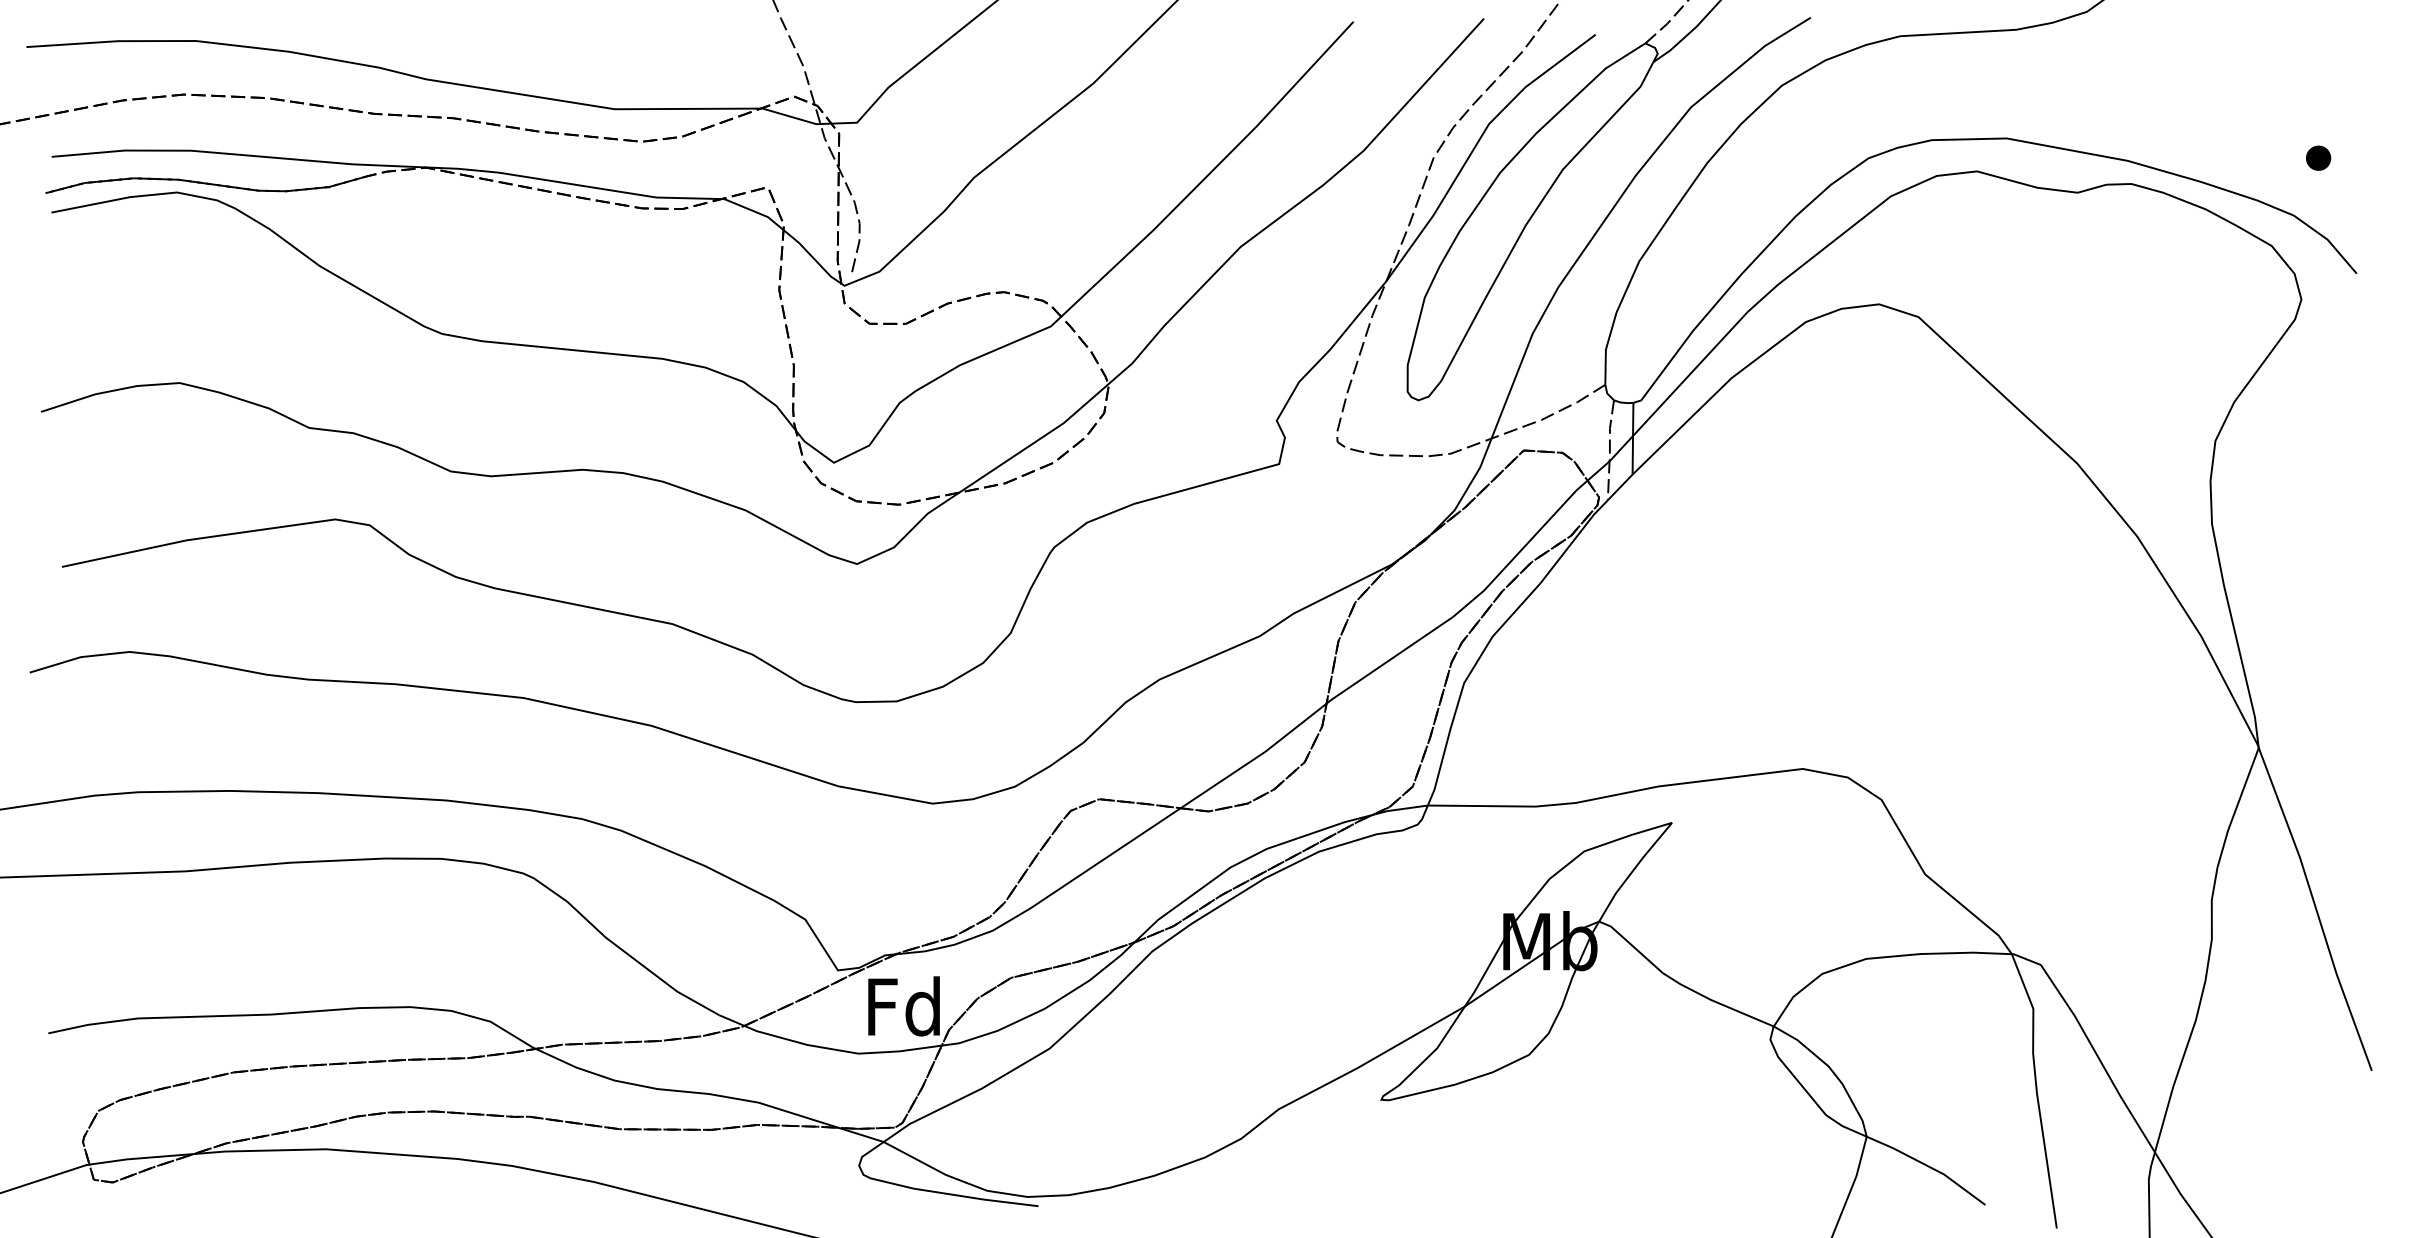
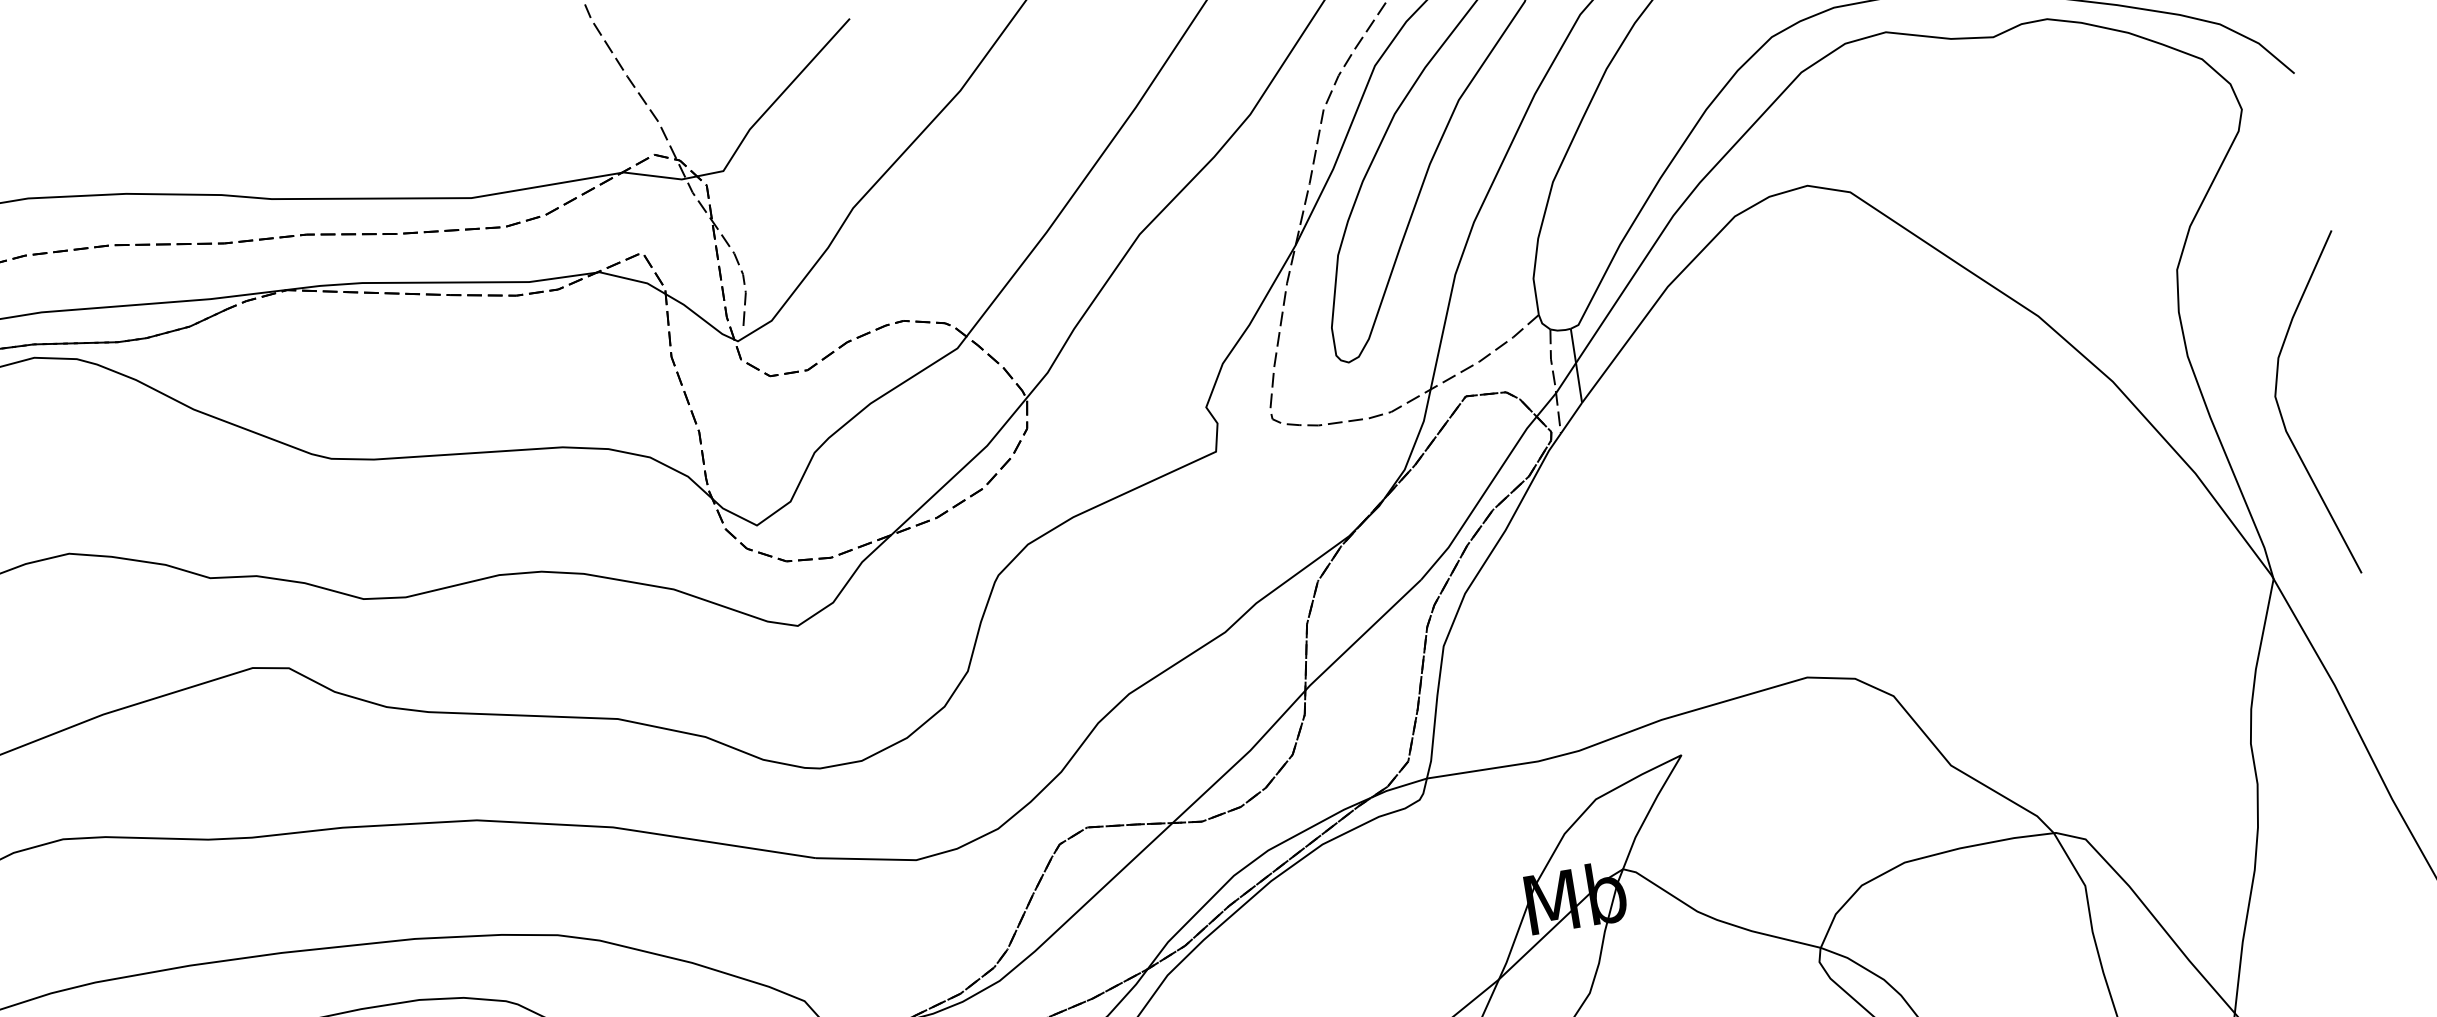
curve: (2292, 594) -> (2282, 415), added

